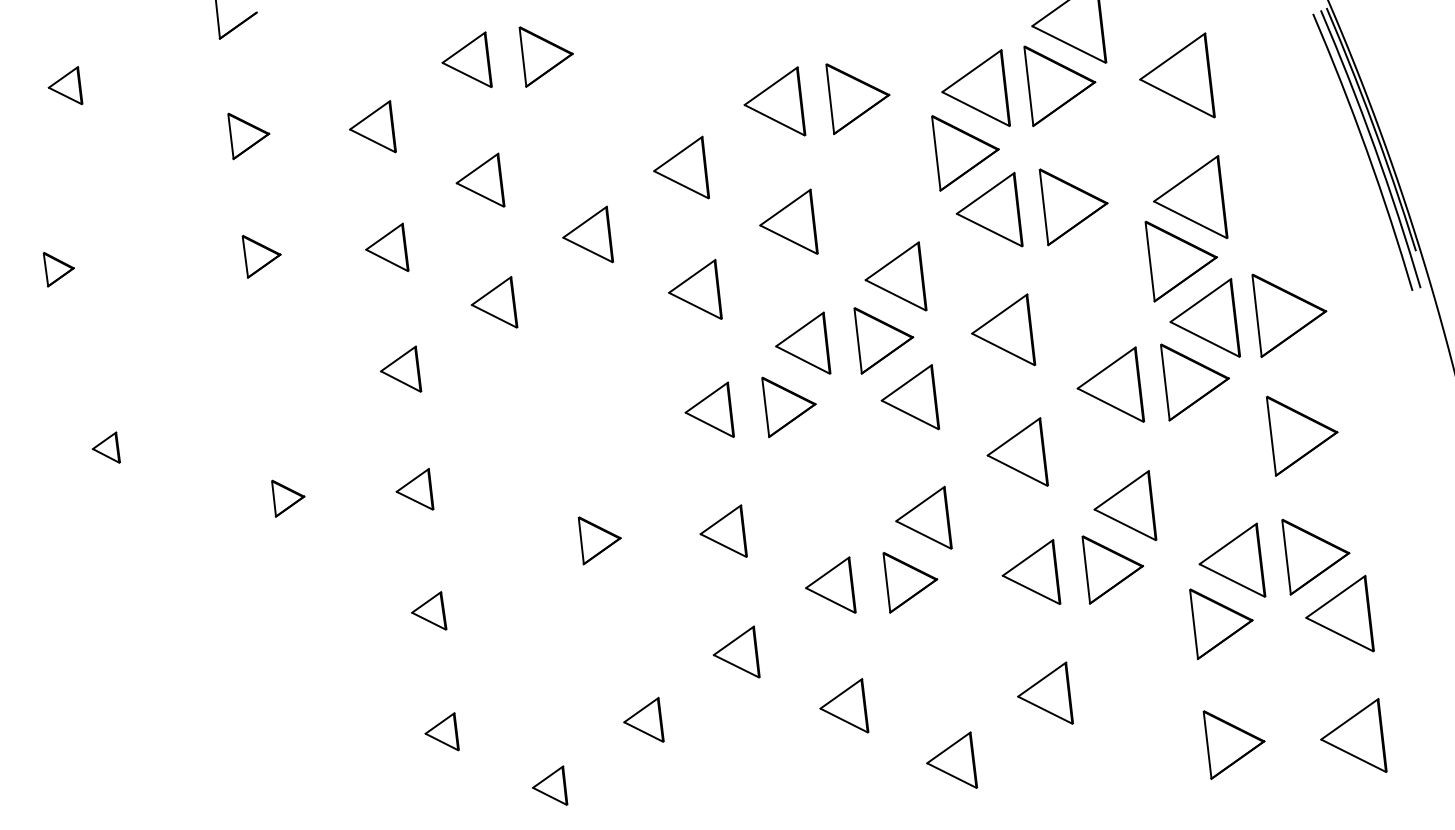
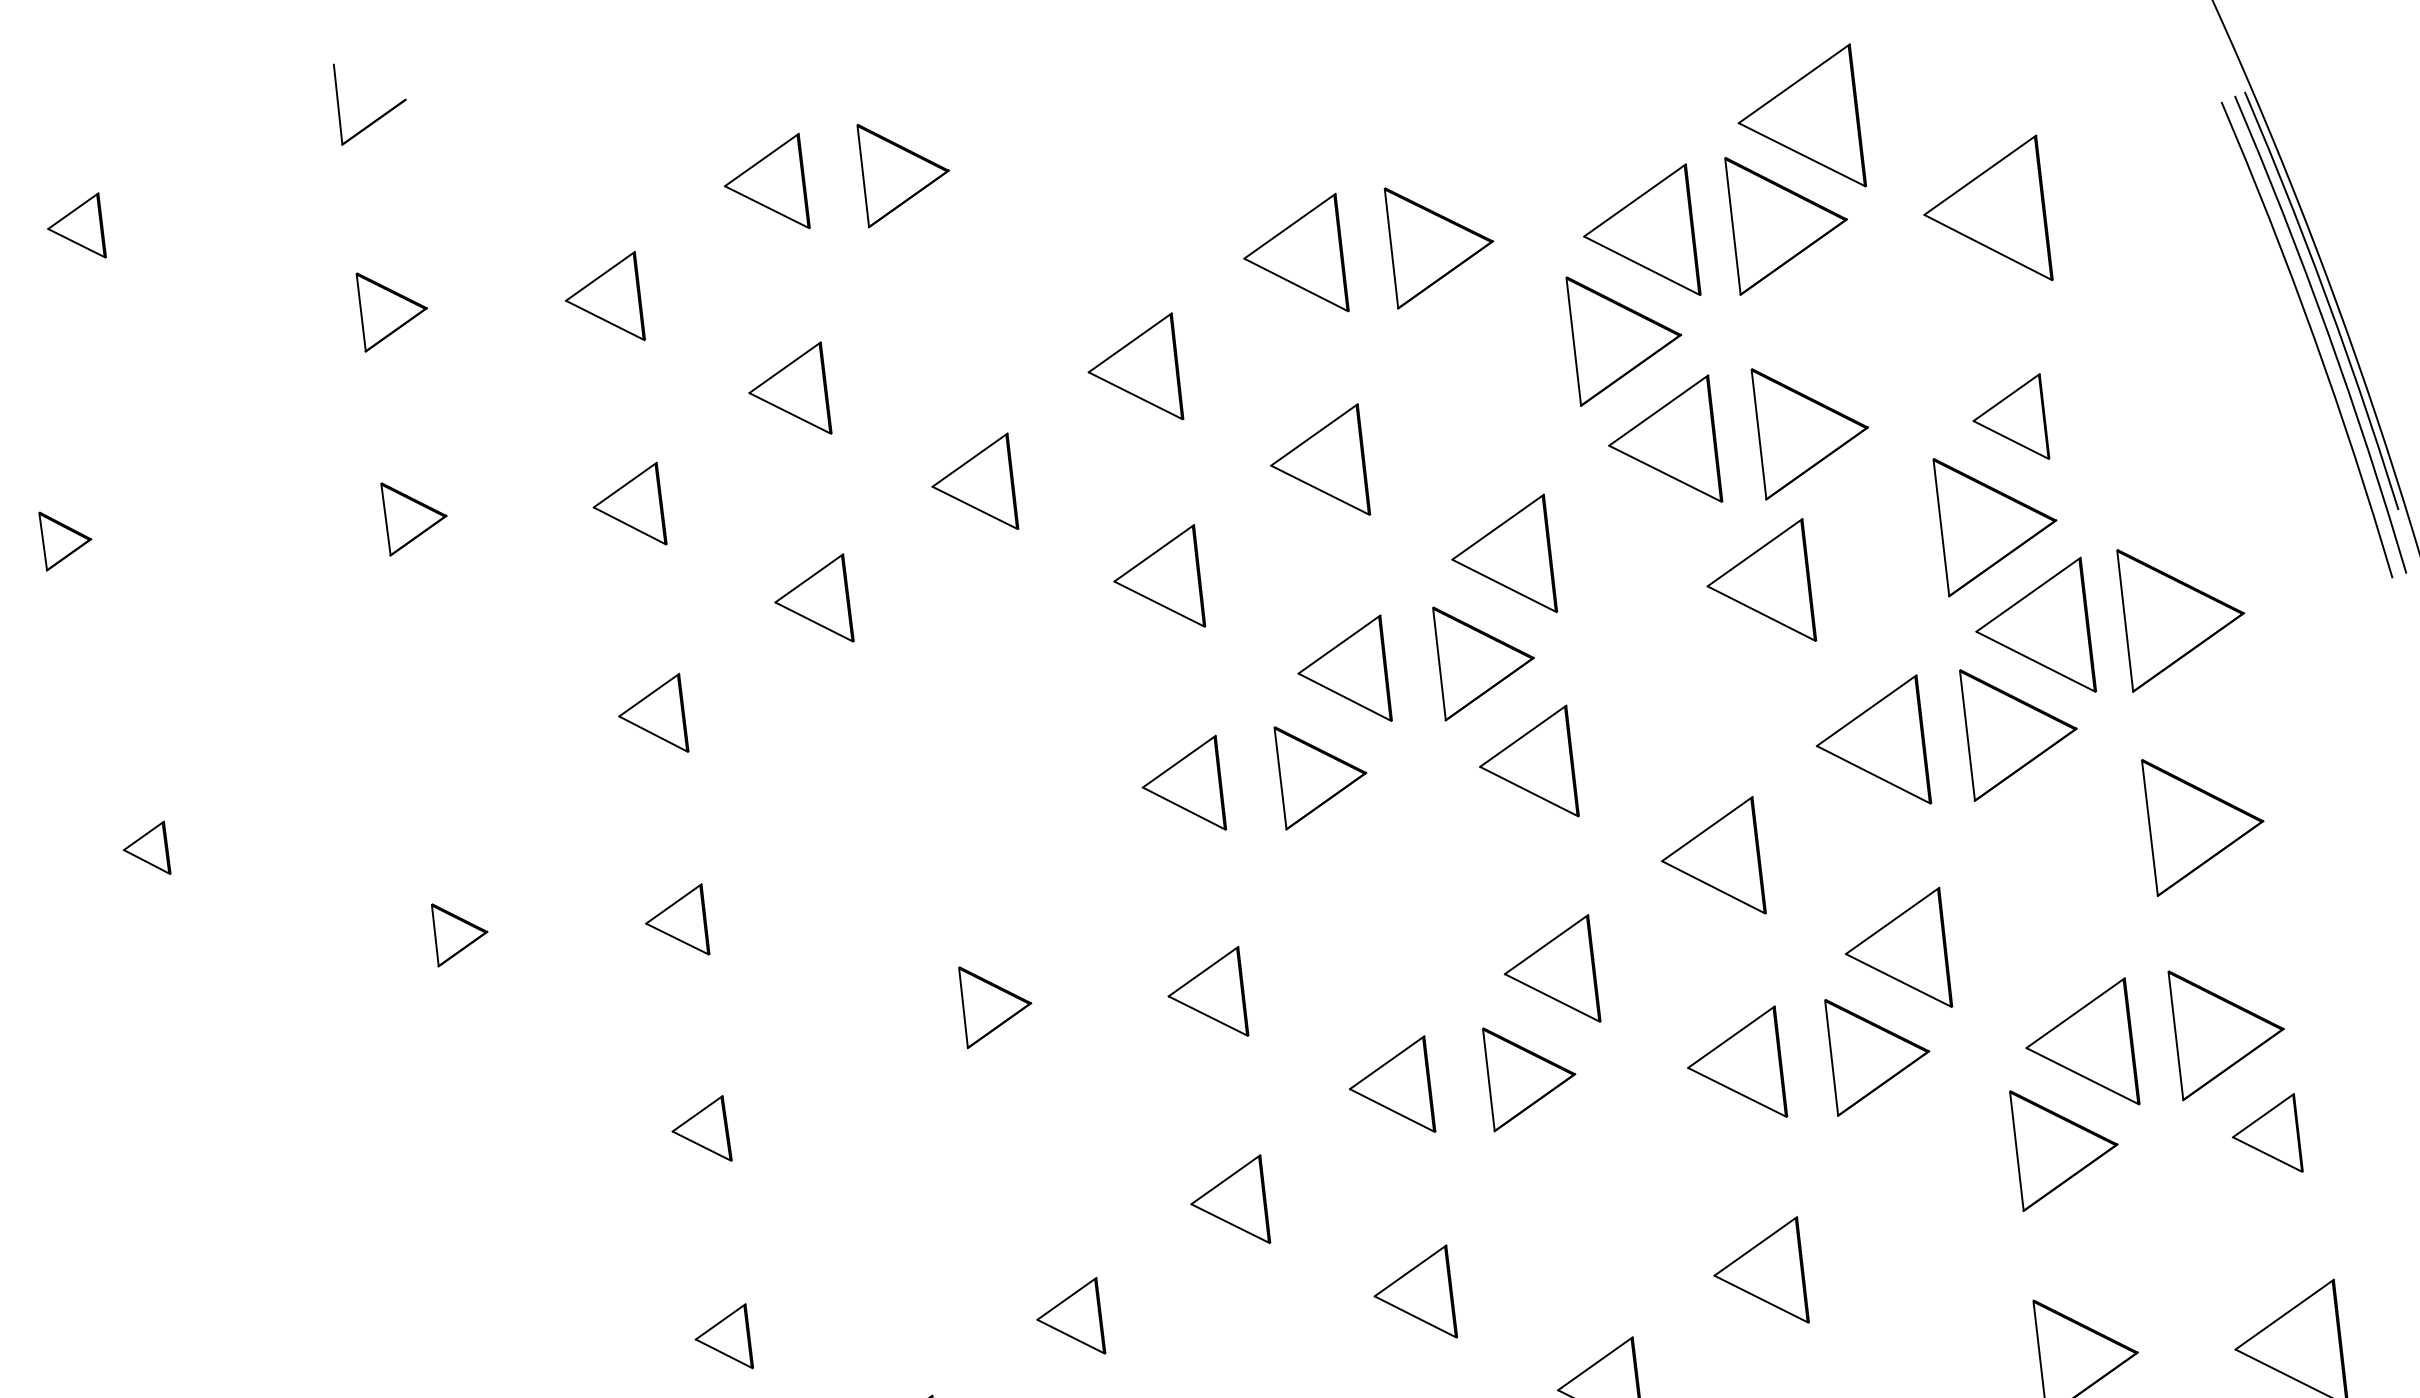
part: (1190, 196) -> (2010, 415), size x0.6
part: (1003, 329) -> (1761, 579), moved
part: (1339, 613) -> (2266, 1132), size x0.6

